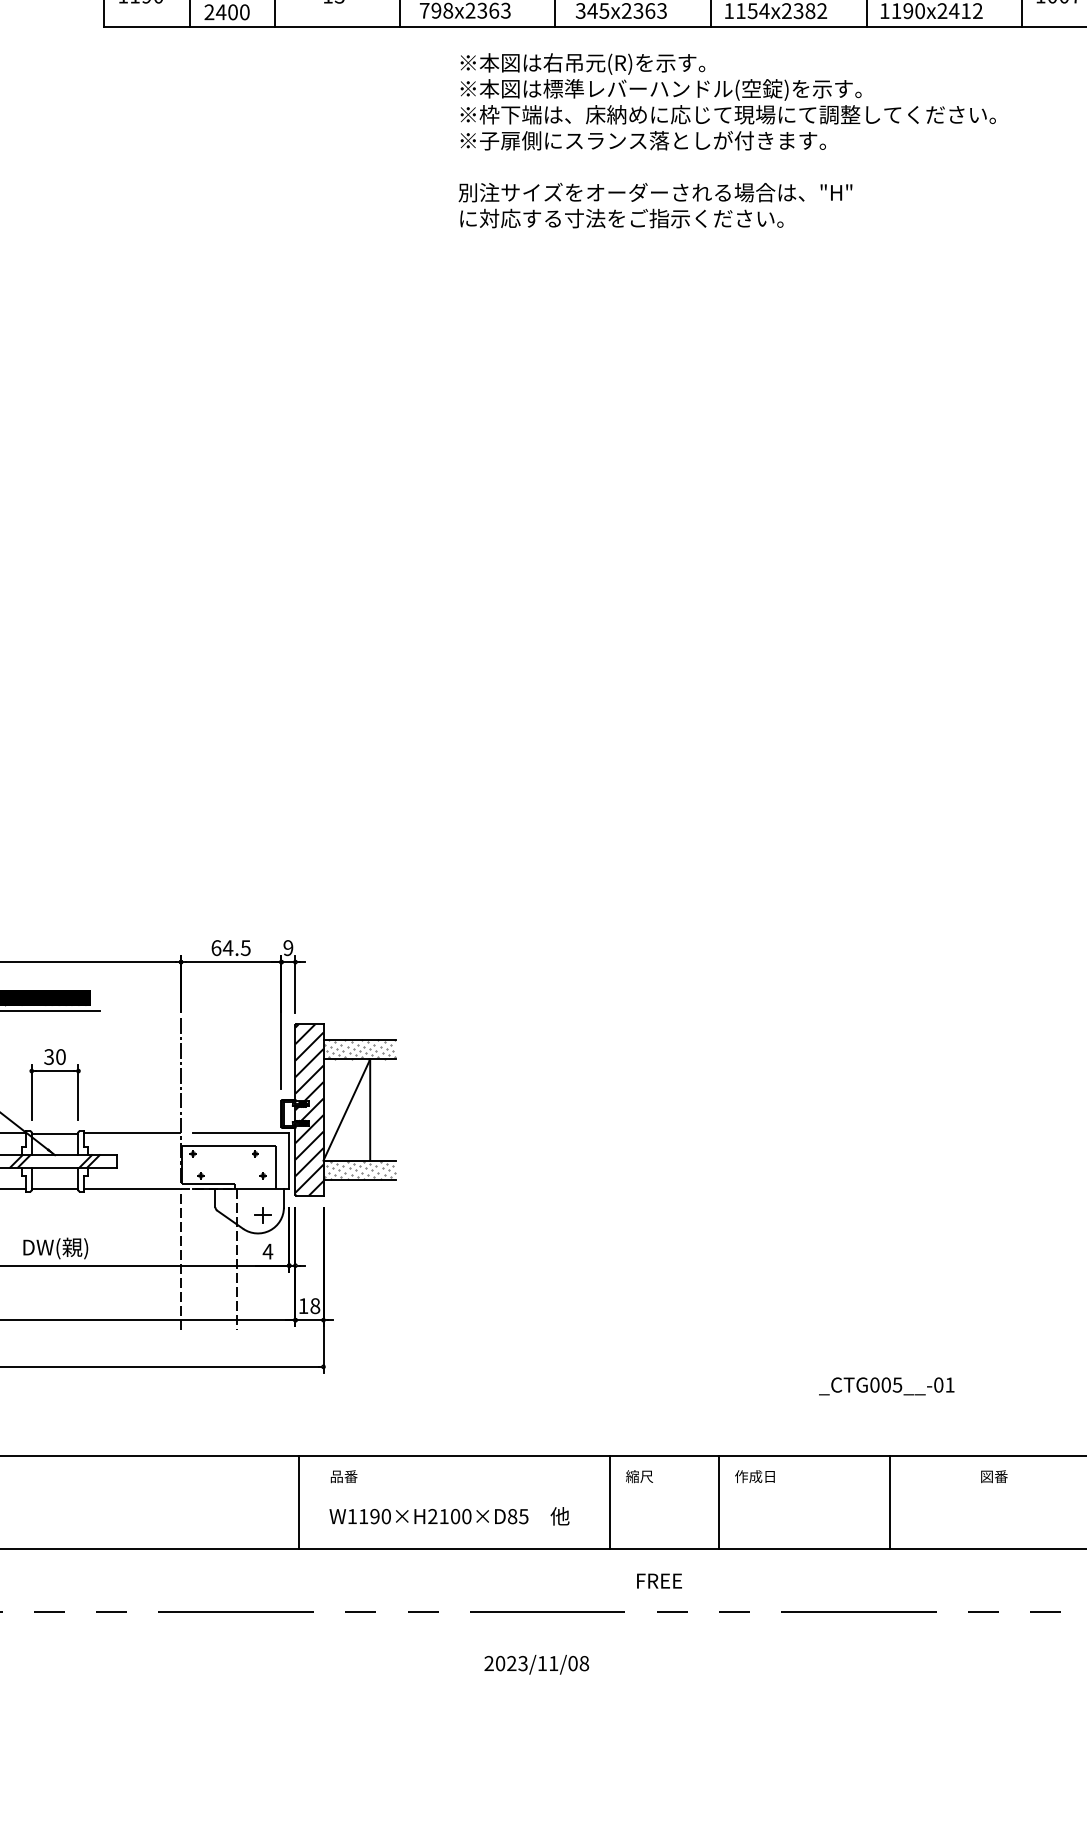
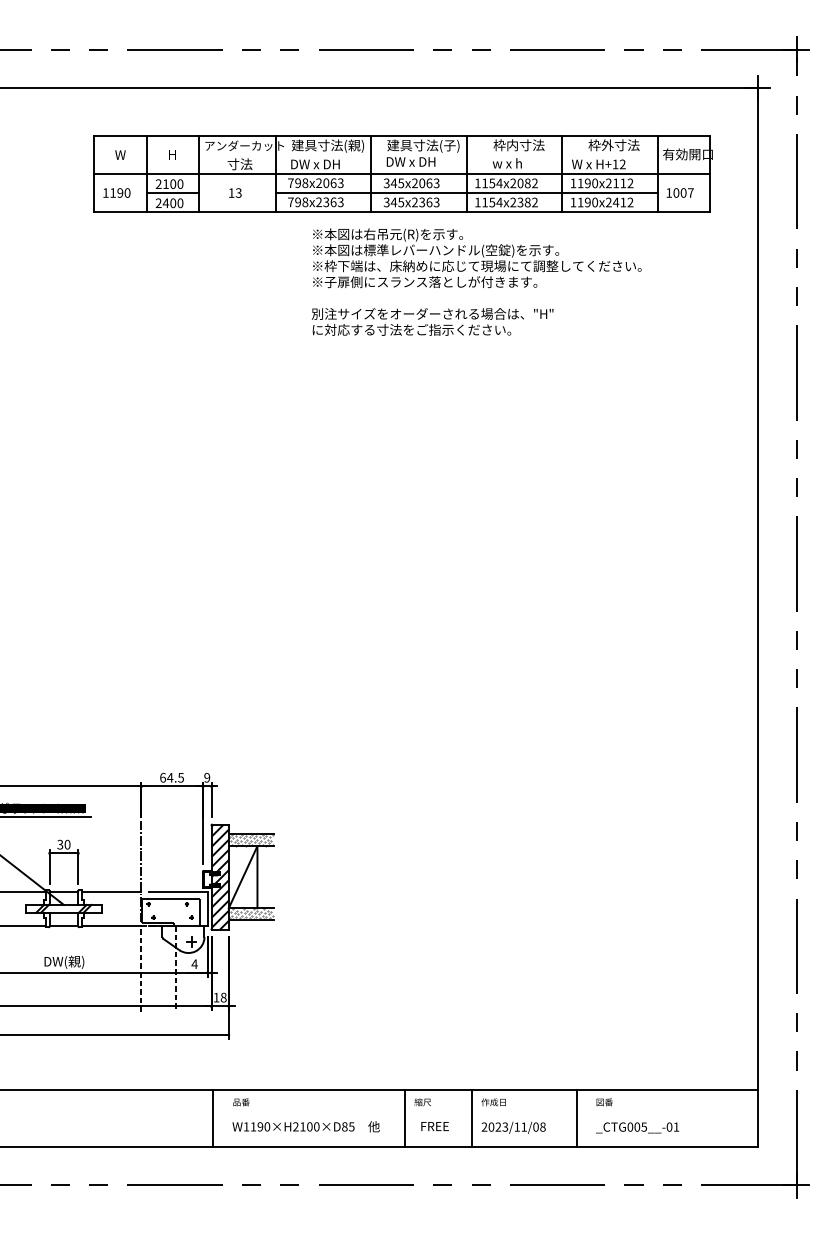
text: (886, 1385) -> (637, 1127), moved
text: (994, 1476) -> (604, 1102), moved
text: (658, 1581) -> (434, 1126), moved
text: (536, 1664) -> (513, 1127), moved

